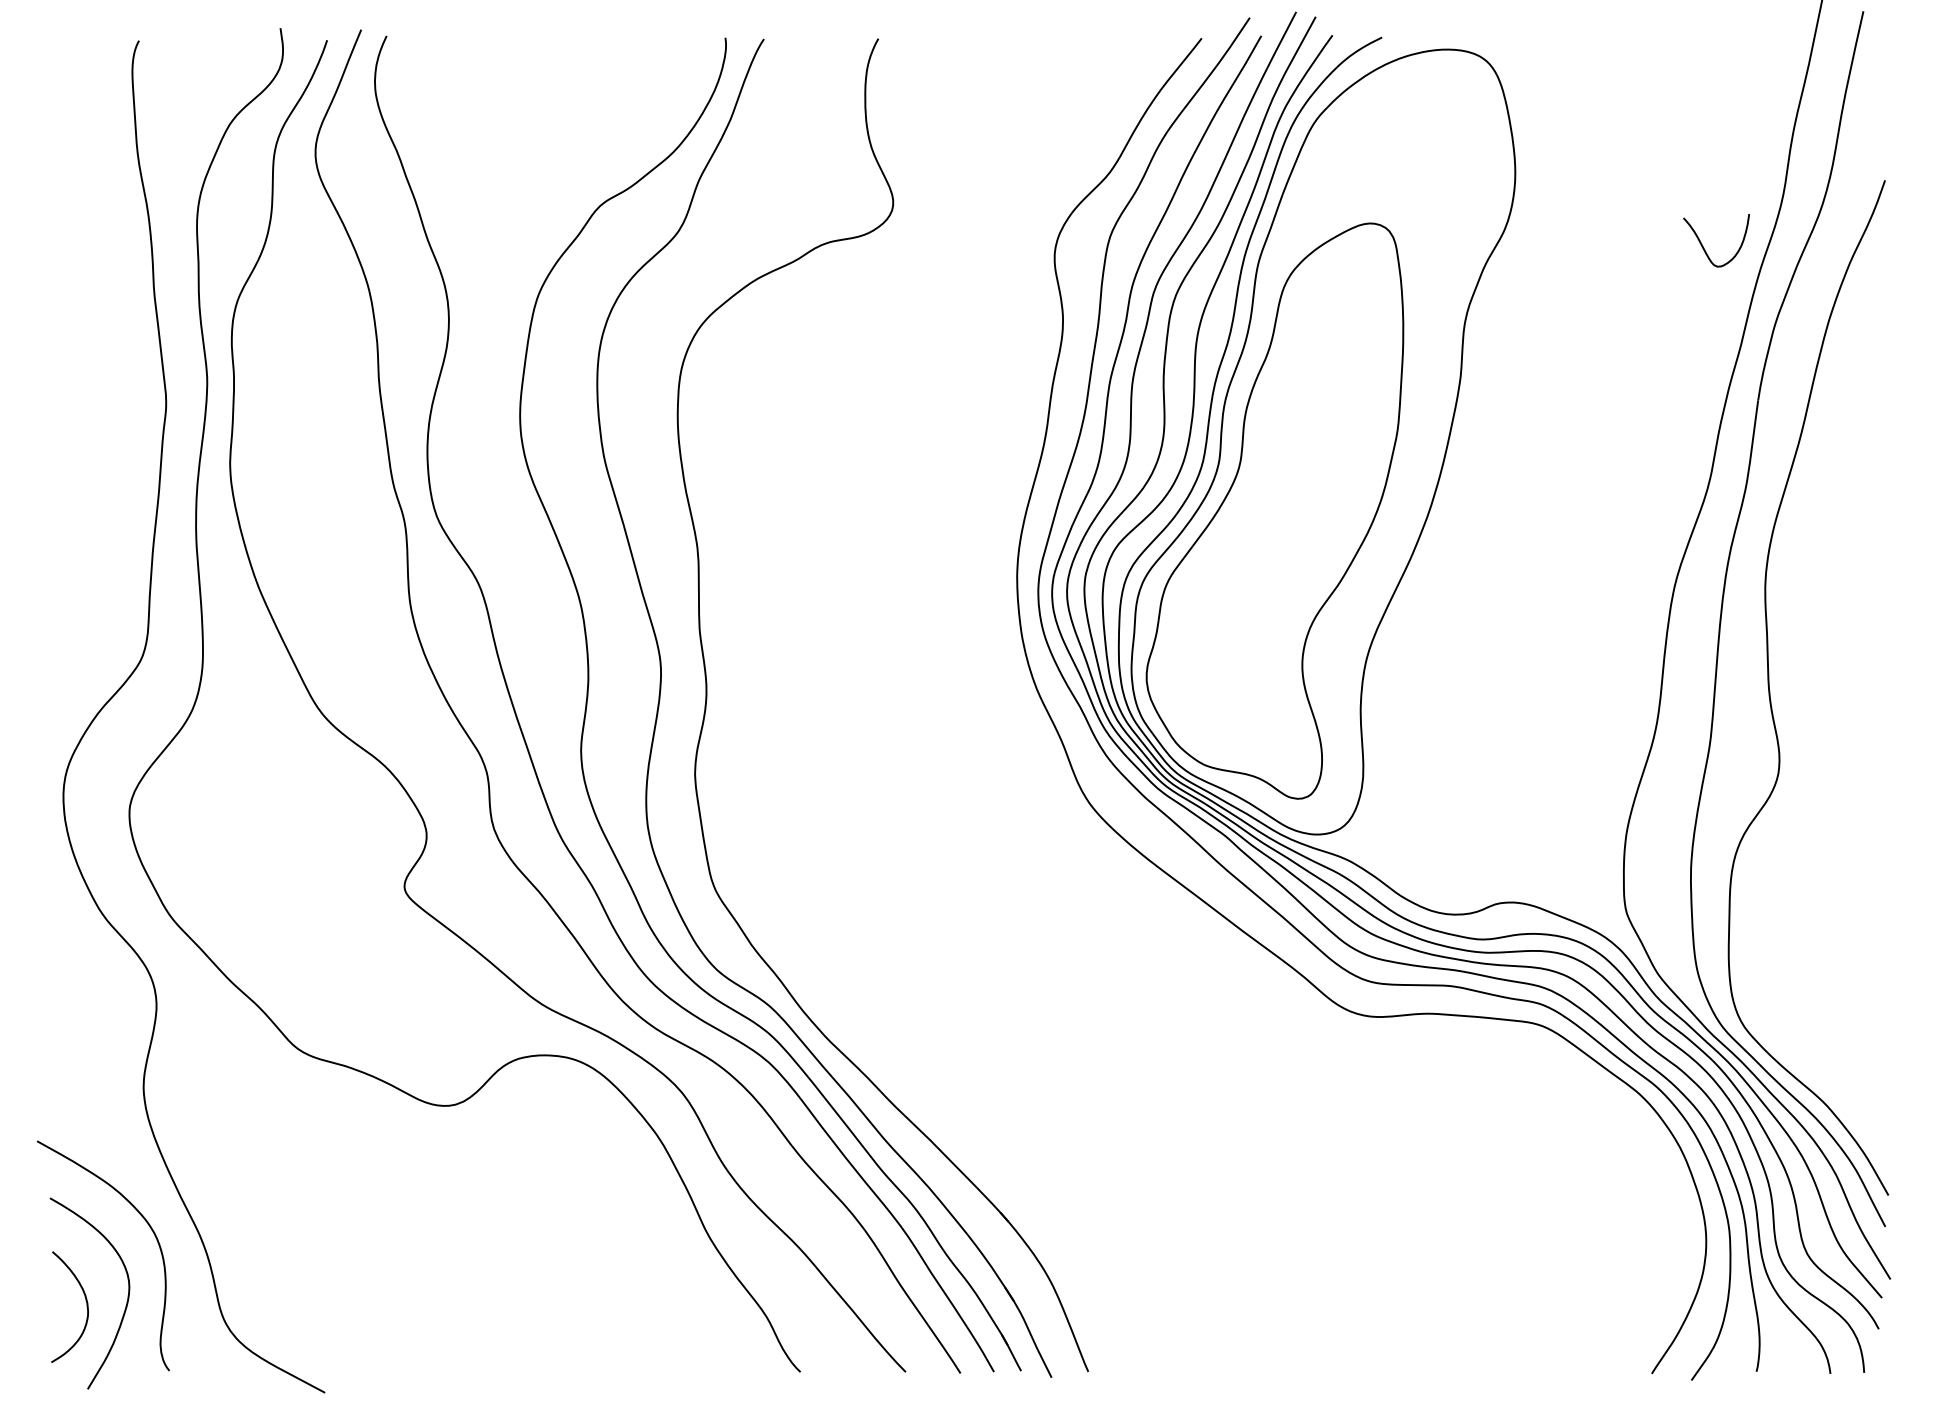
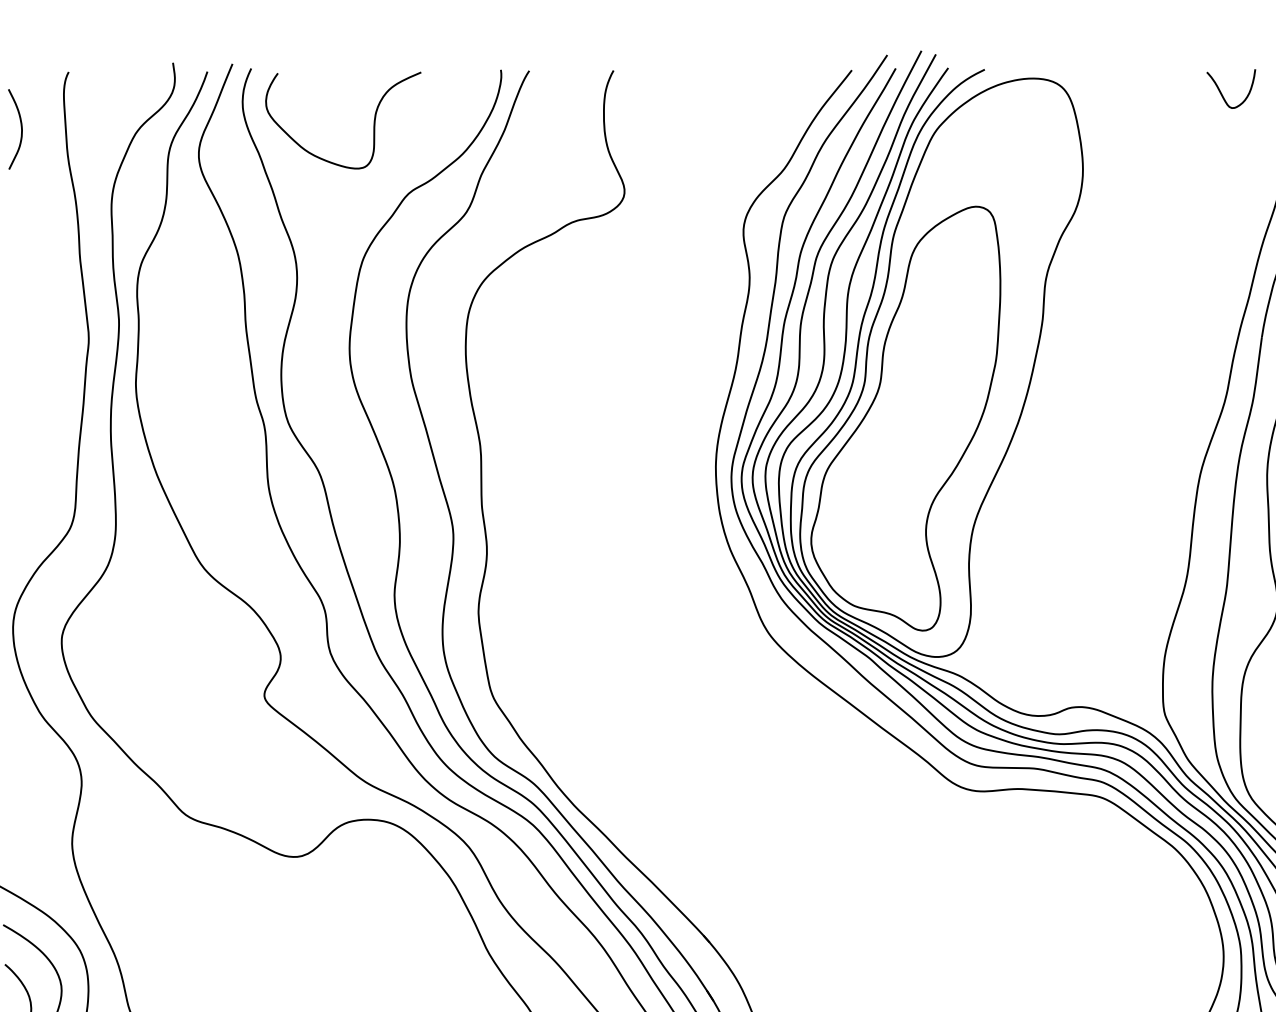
curve: (552, 113) -> (373, 125), added
curve: (74, 118) -> (21, 129), added
curve: (1704, 247) -> (1222, 93), moved

